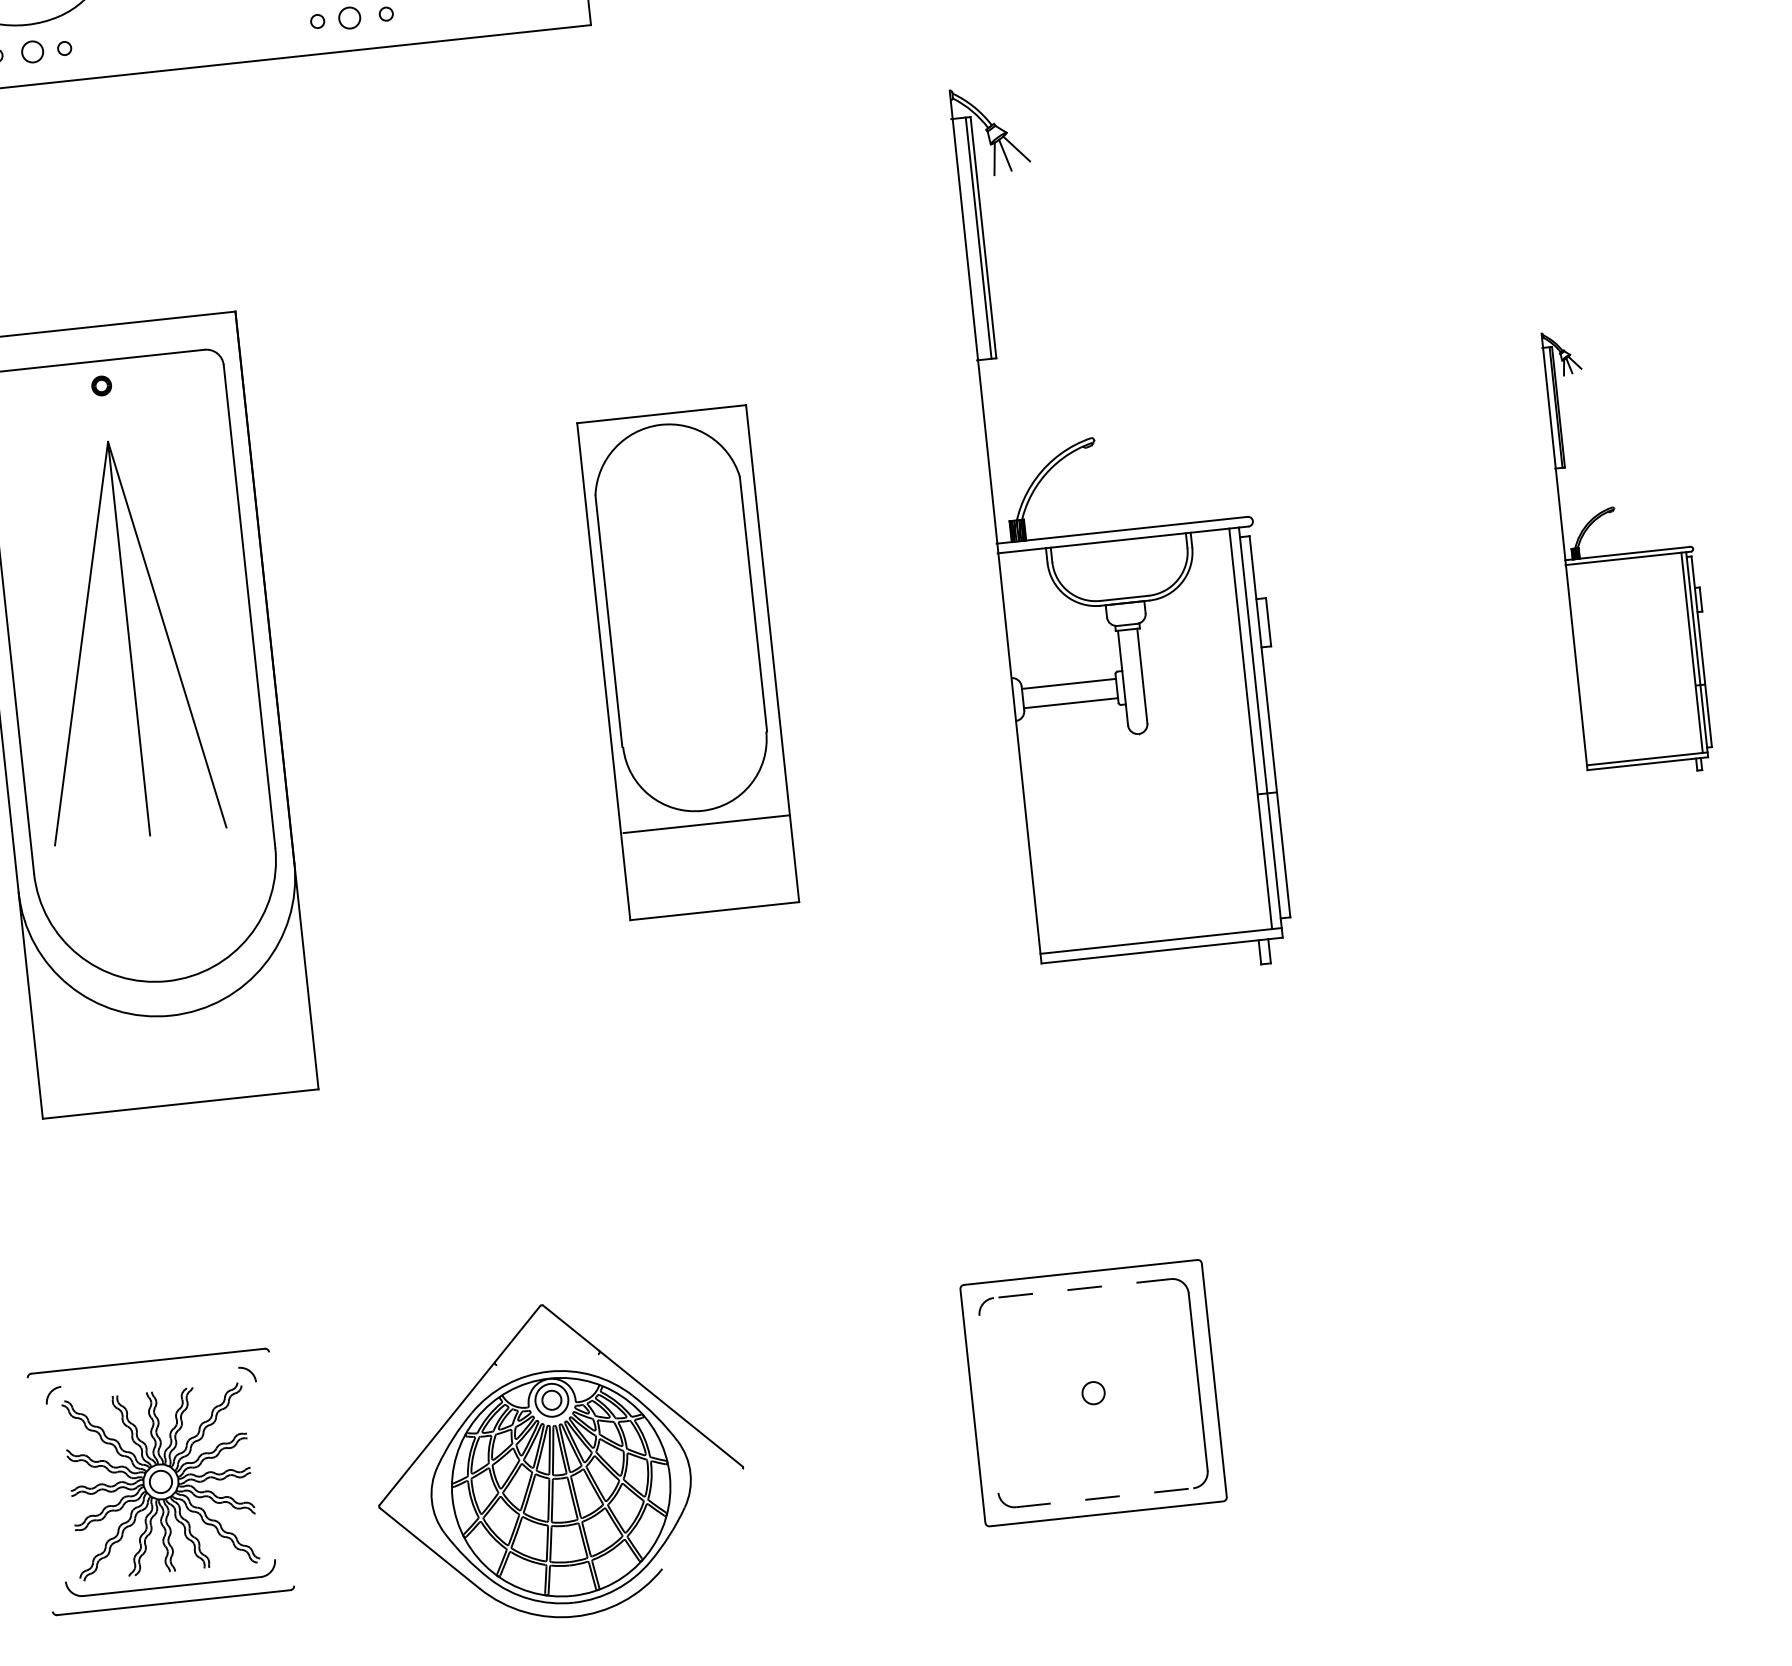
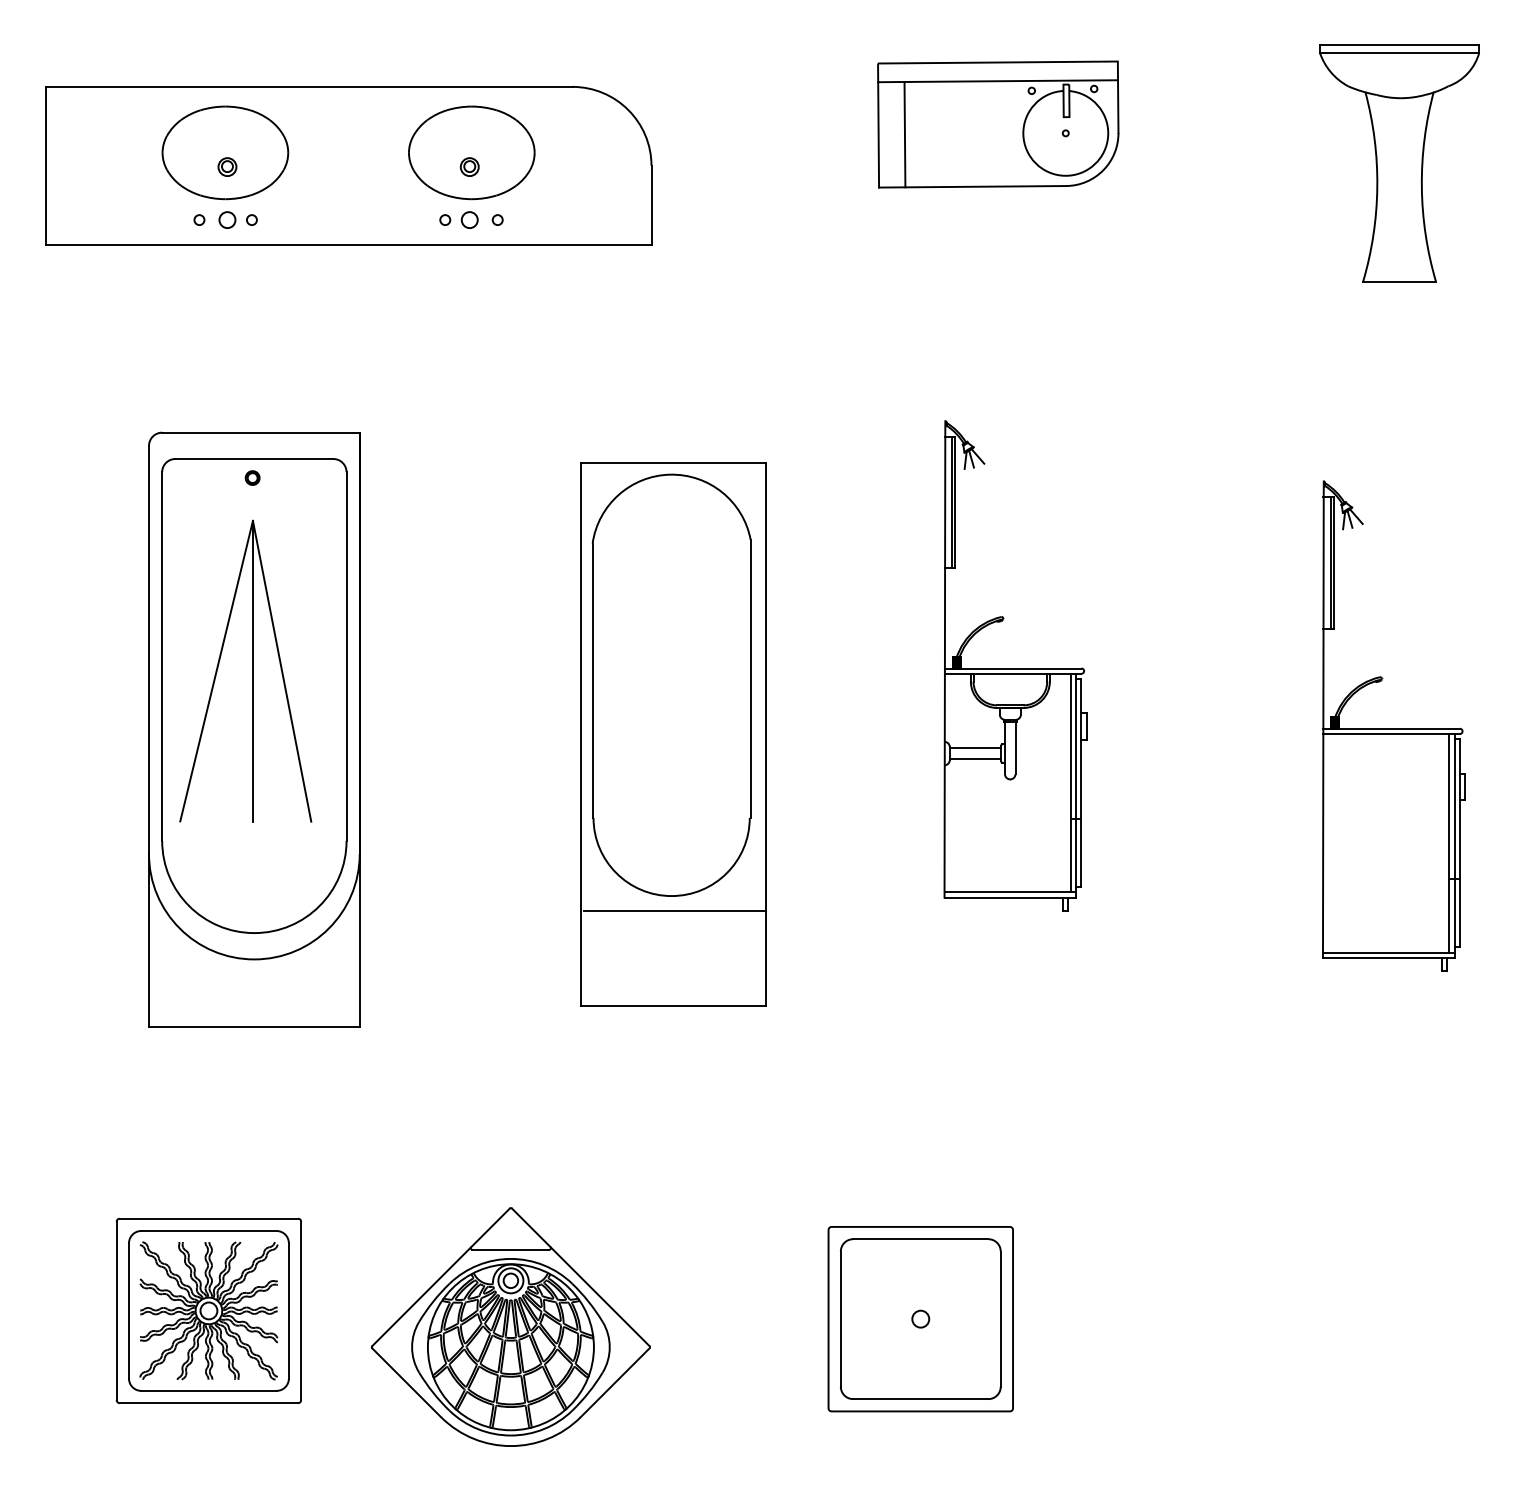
part: (1126, 524) -> (1015, 665), size x0.71
part: (1629, 550) -> (1393, 725), size x1.43
part: (688, 662) -> (673, 734), size x1.43
line: (1082, 1288) -> (920, 1239), dashed -> solid
line: (546, 1359) -> (510, 1249), added
line: (149, 1378) -> (208, 1231), added
line: (988, 1403) -> (840, 1318), added
line: (282, 1468) -> (301, 1310), added
line: (265, 1470) -> (288, 1310), added
line: (56, 1492) -> (129, 1310), added
line: (39, 1494) -> (116, 1310), added
line: (1104, 1498) -> (920, 1399), dashed -> solid
line: (701, 1518) -> (614, 1382), added

